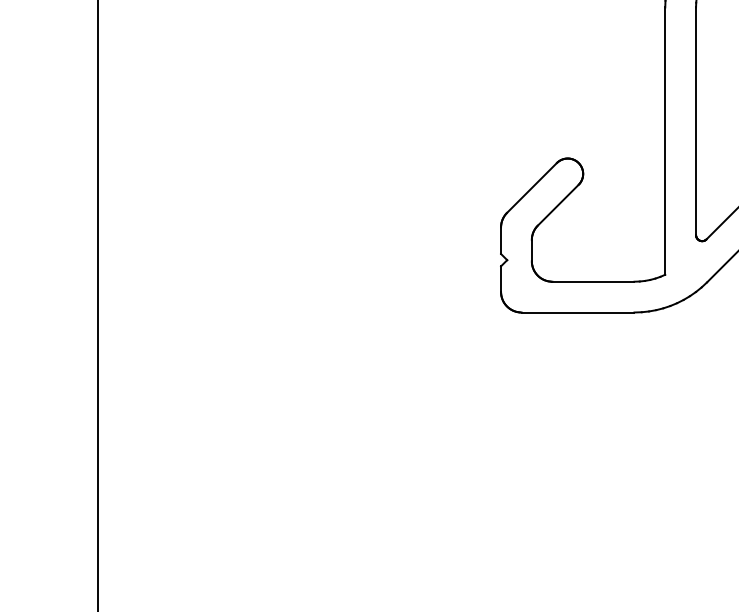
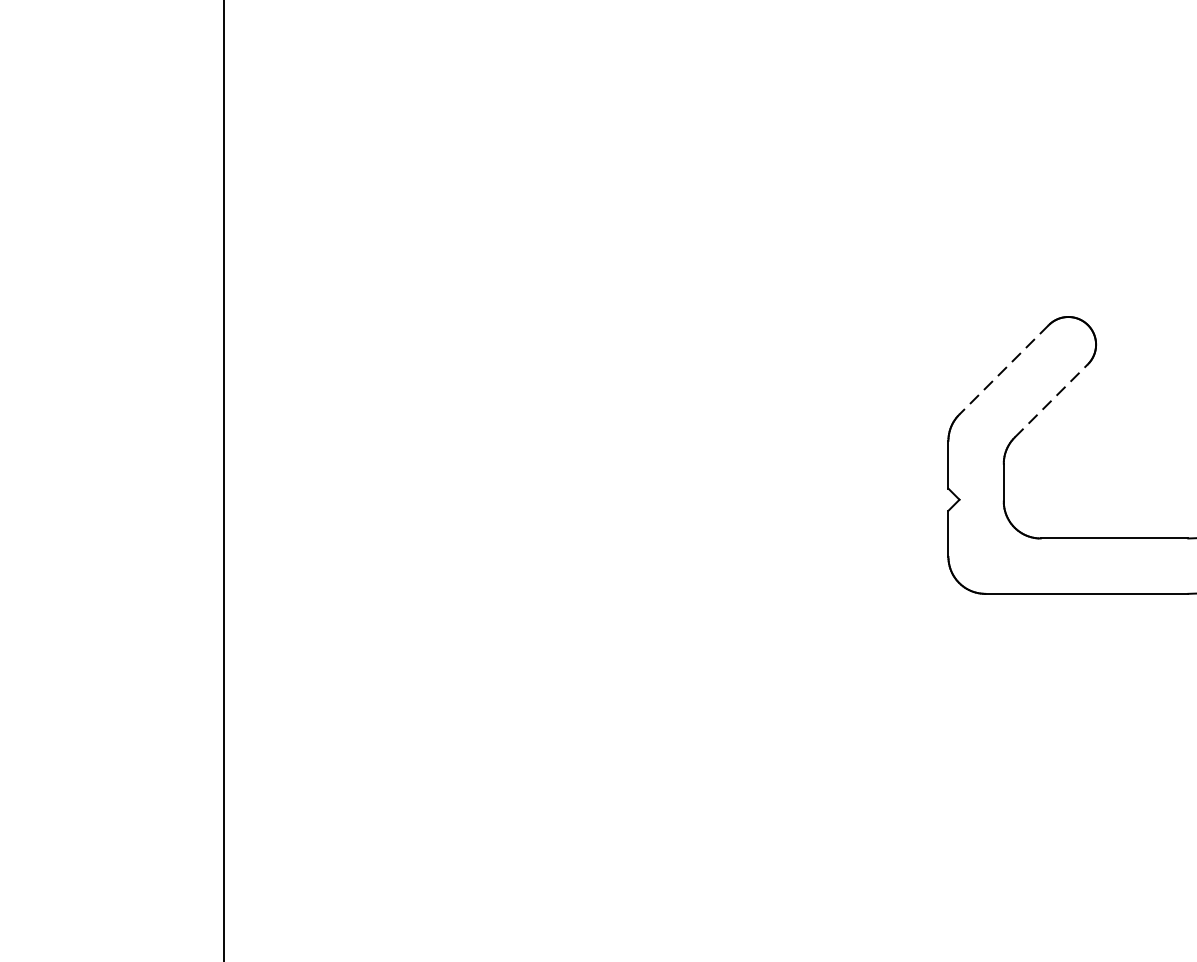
line: (531, 188) -> (1003, 370), solid -> dashed
line: (558, 205) -> (1051, 401), solid -> dashed

